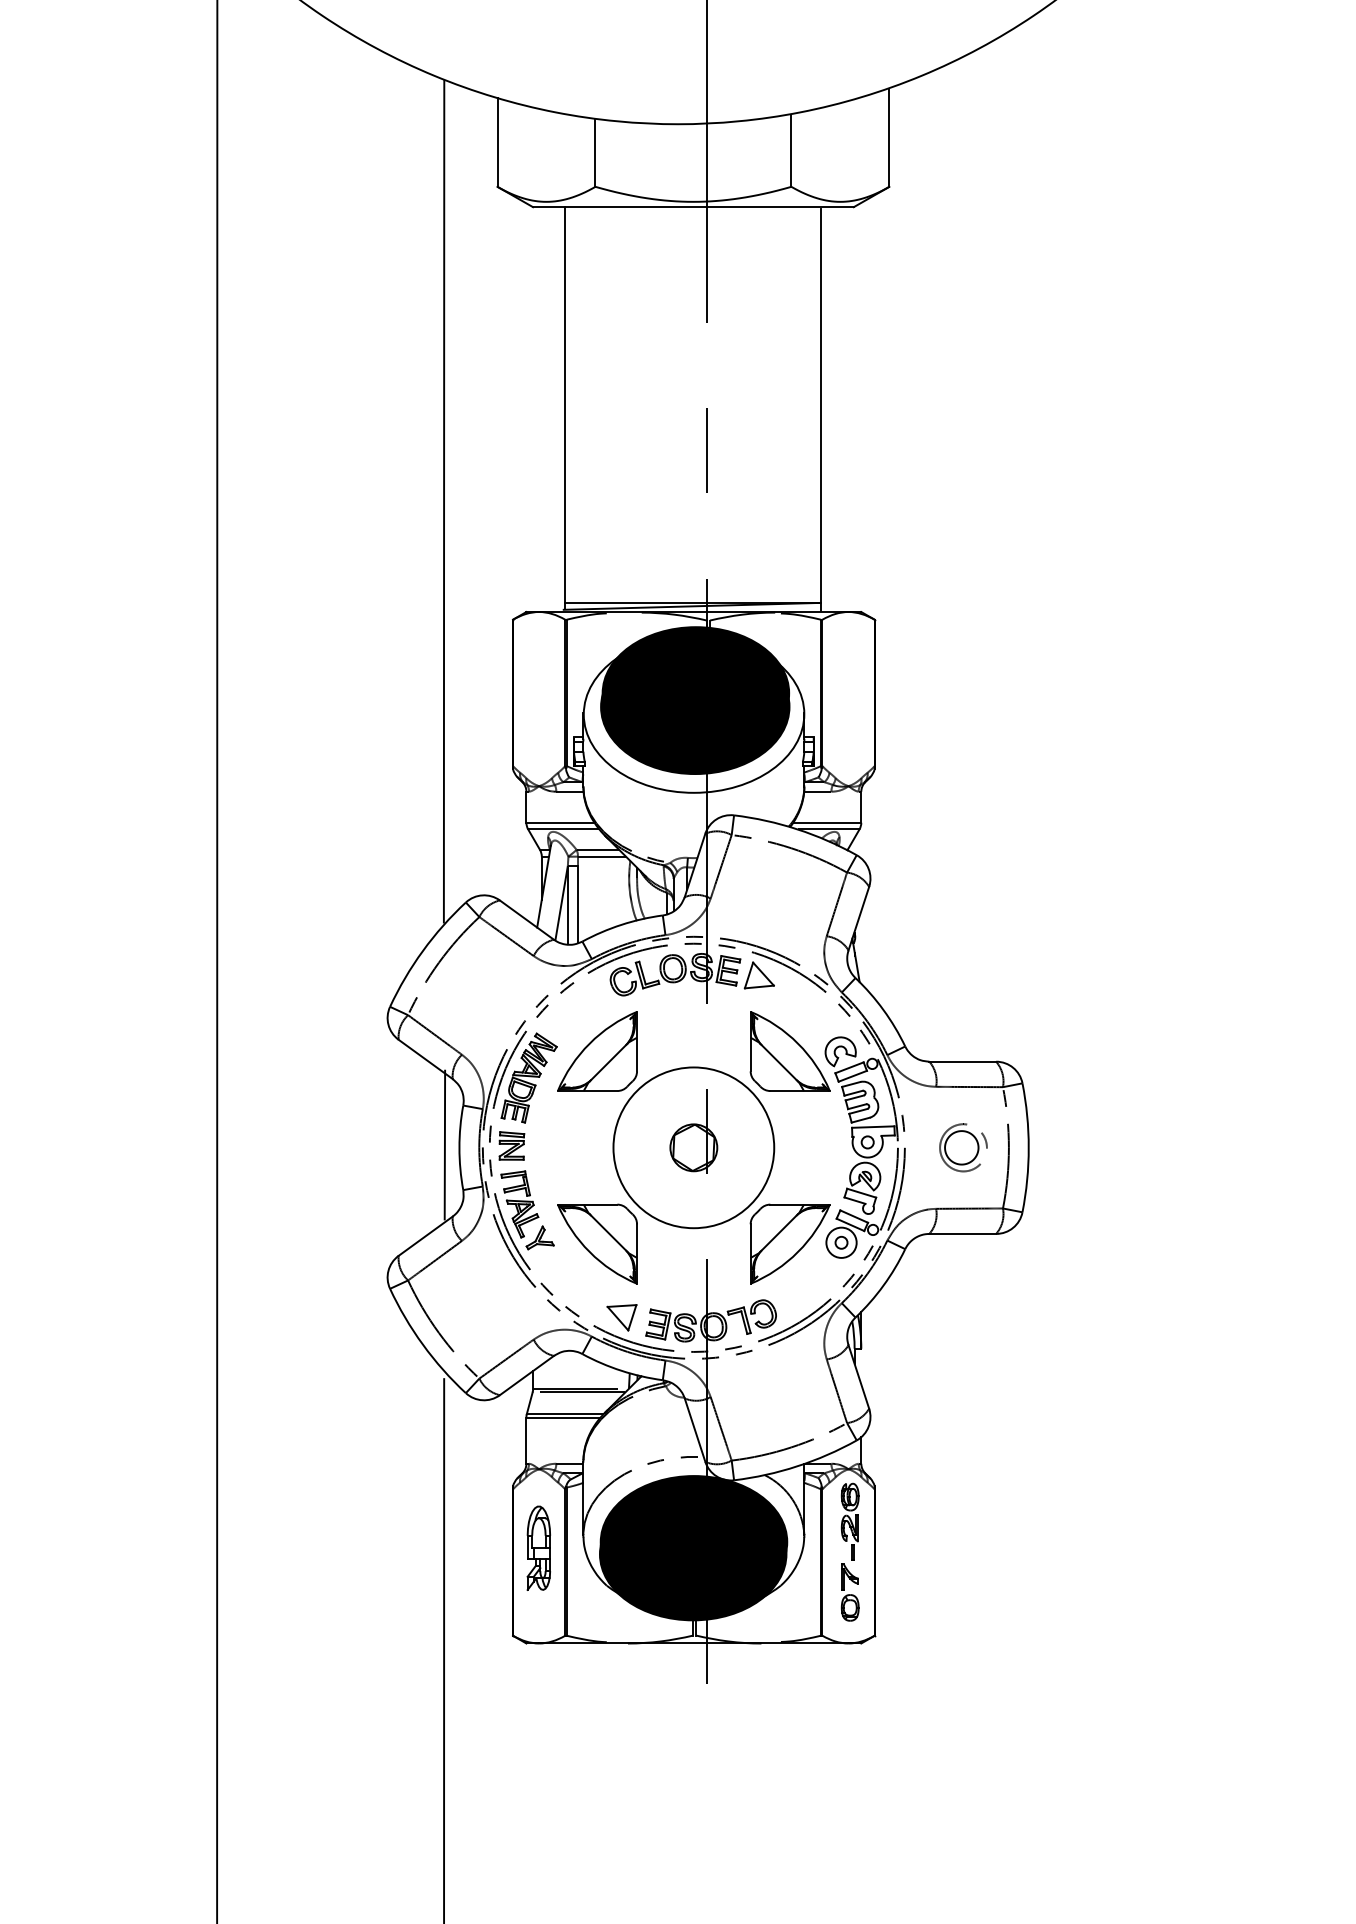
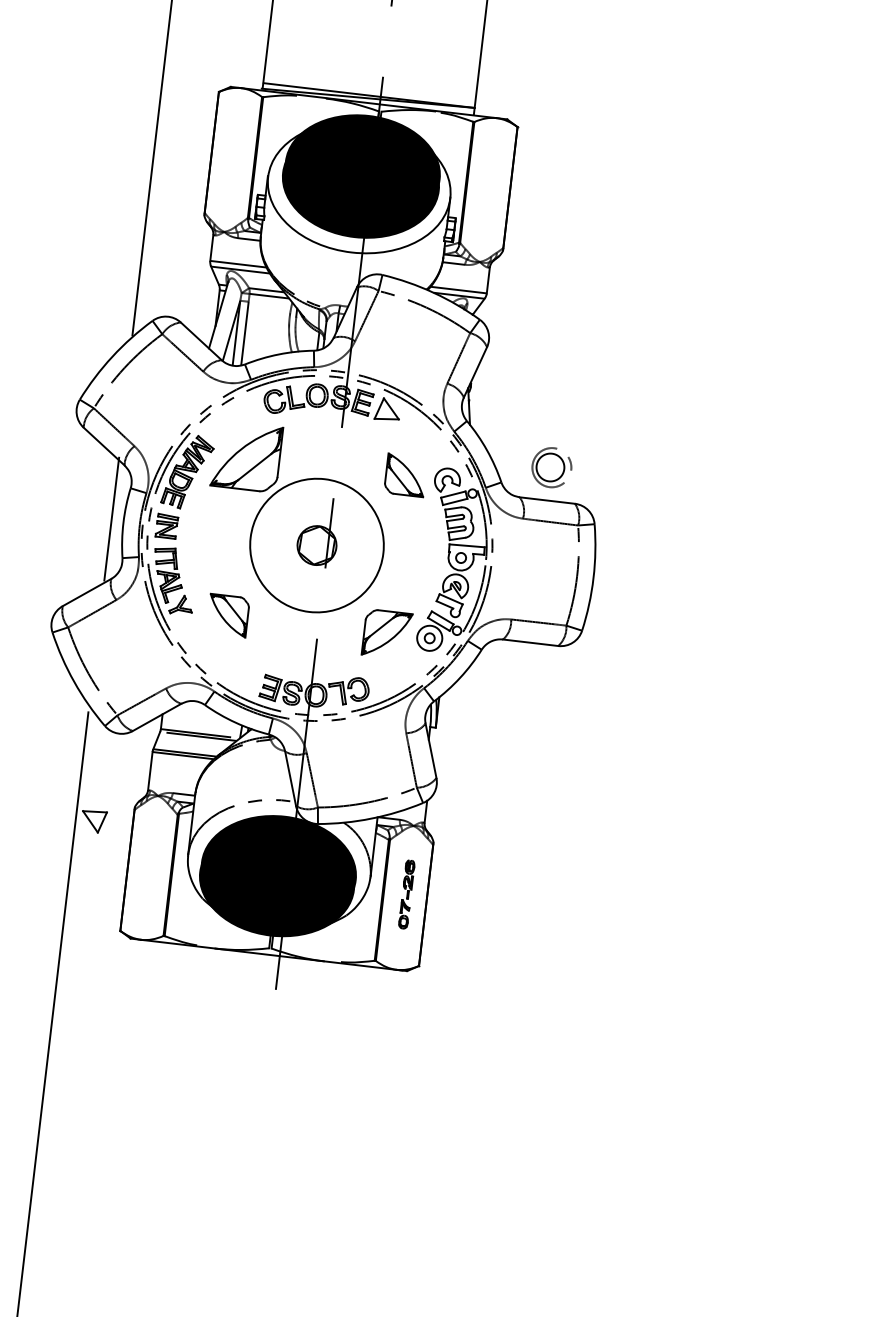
part: (789, 1051) -> (405, 475), size x0.6
part: (963, 1147) -> (551, 467), moved
part: (597, 1243) -> (228, 615), size x0.6
part: (789, 1243) -> (386, 633), size x0.7
part: (621, 1317) -> (93, 821), moved
part: (538, 1547) -> (149, 860), removed
part: (849, 1551) -> (406, 894), size x0.6

